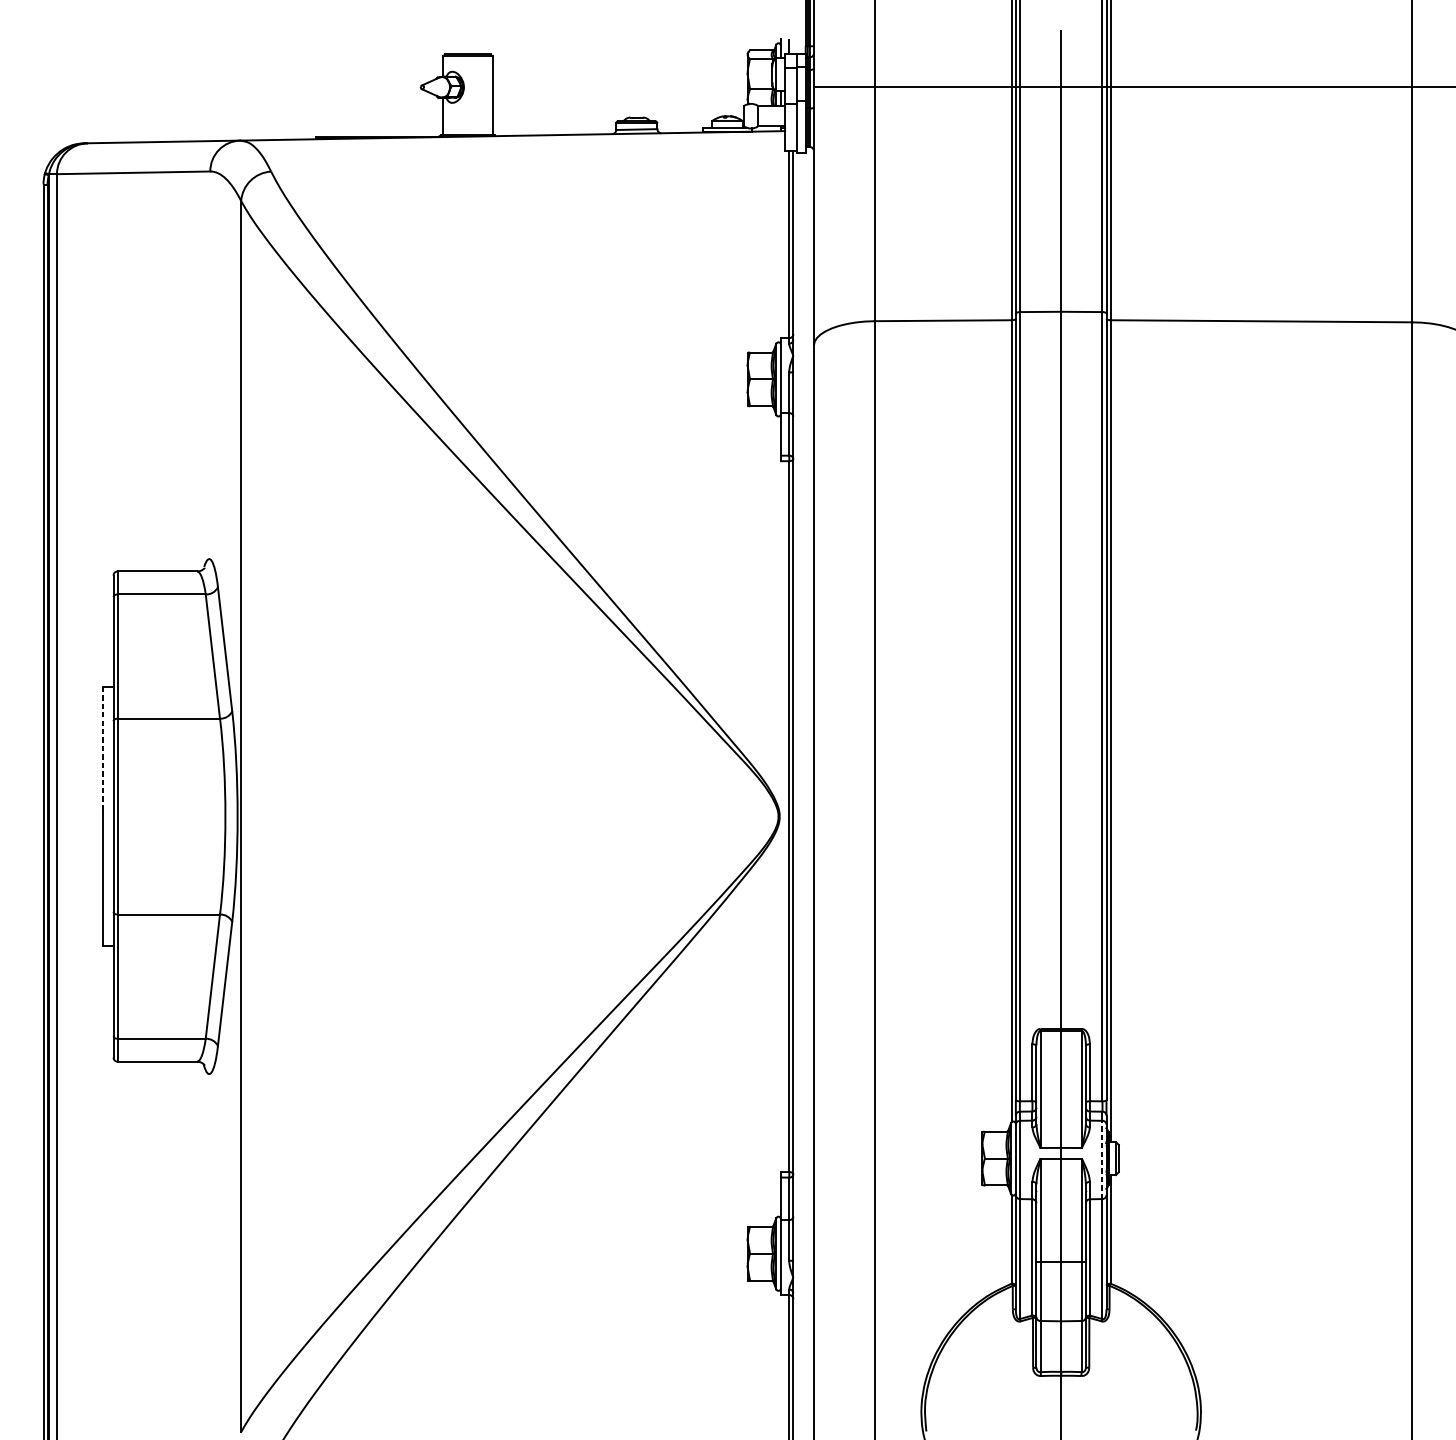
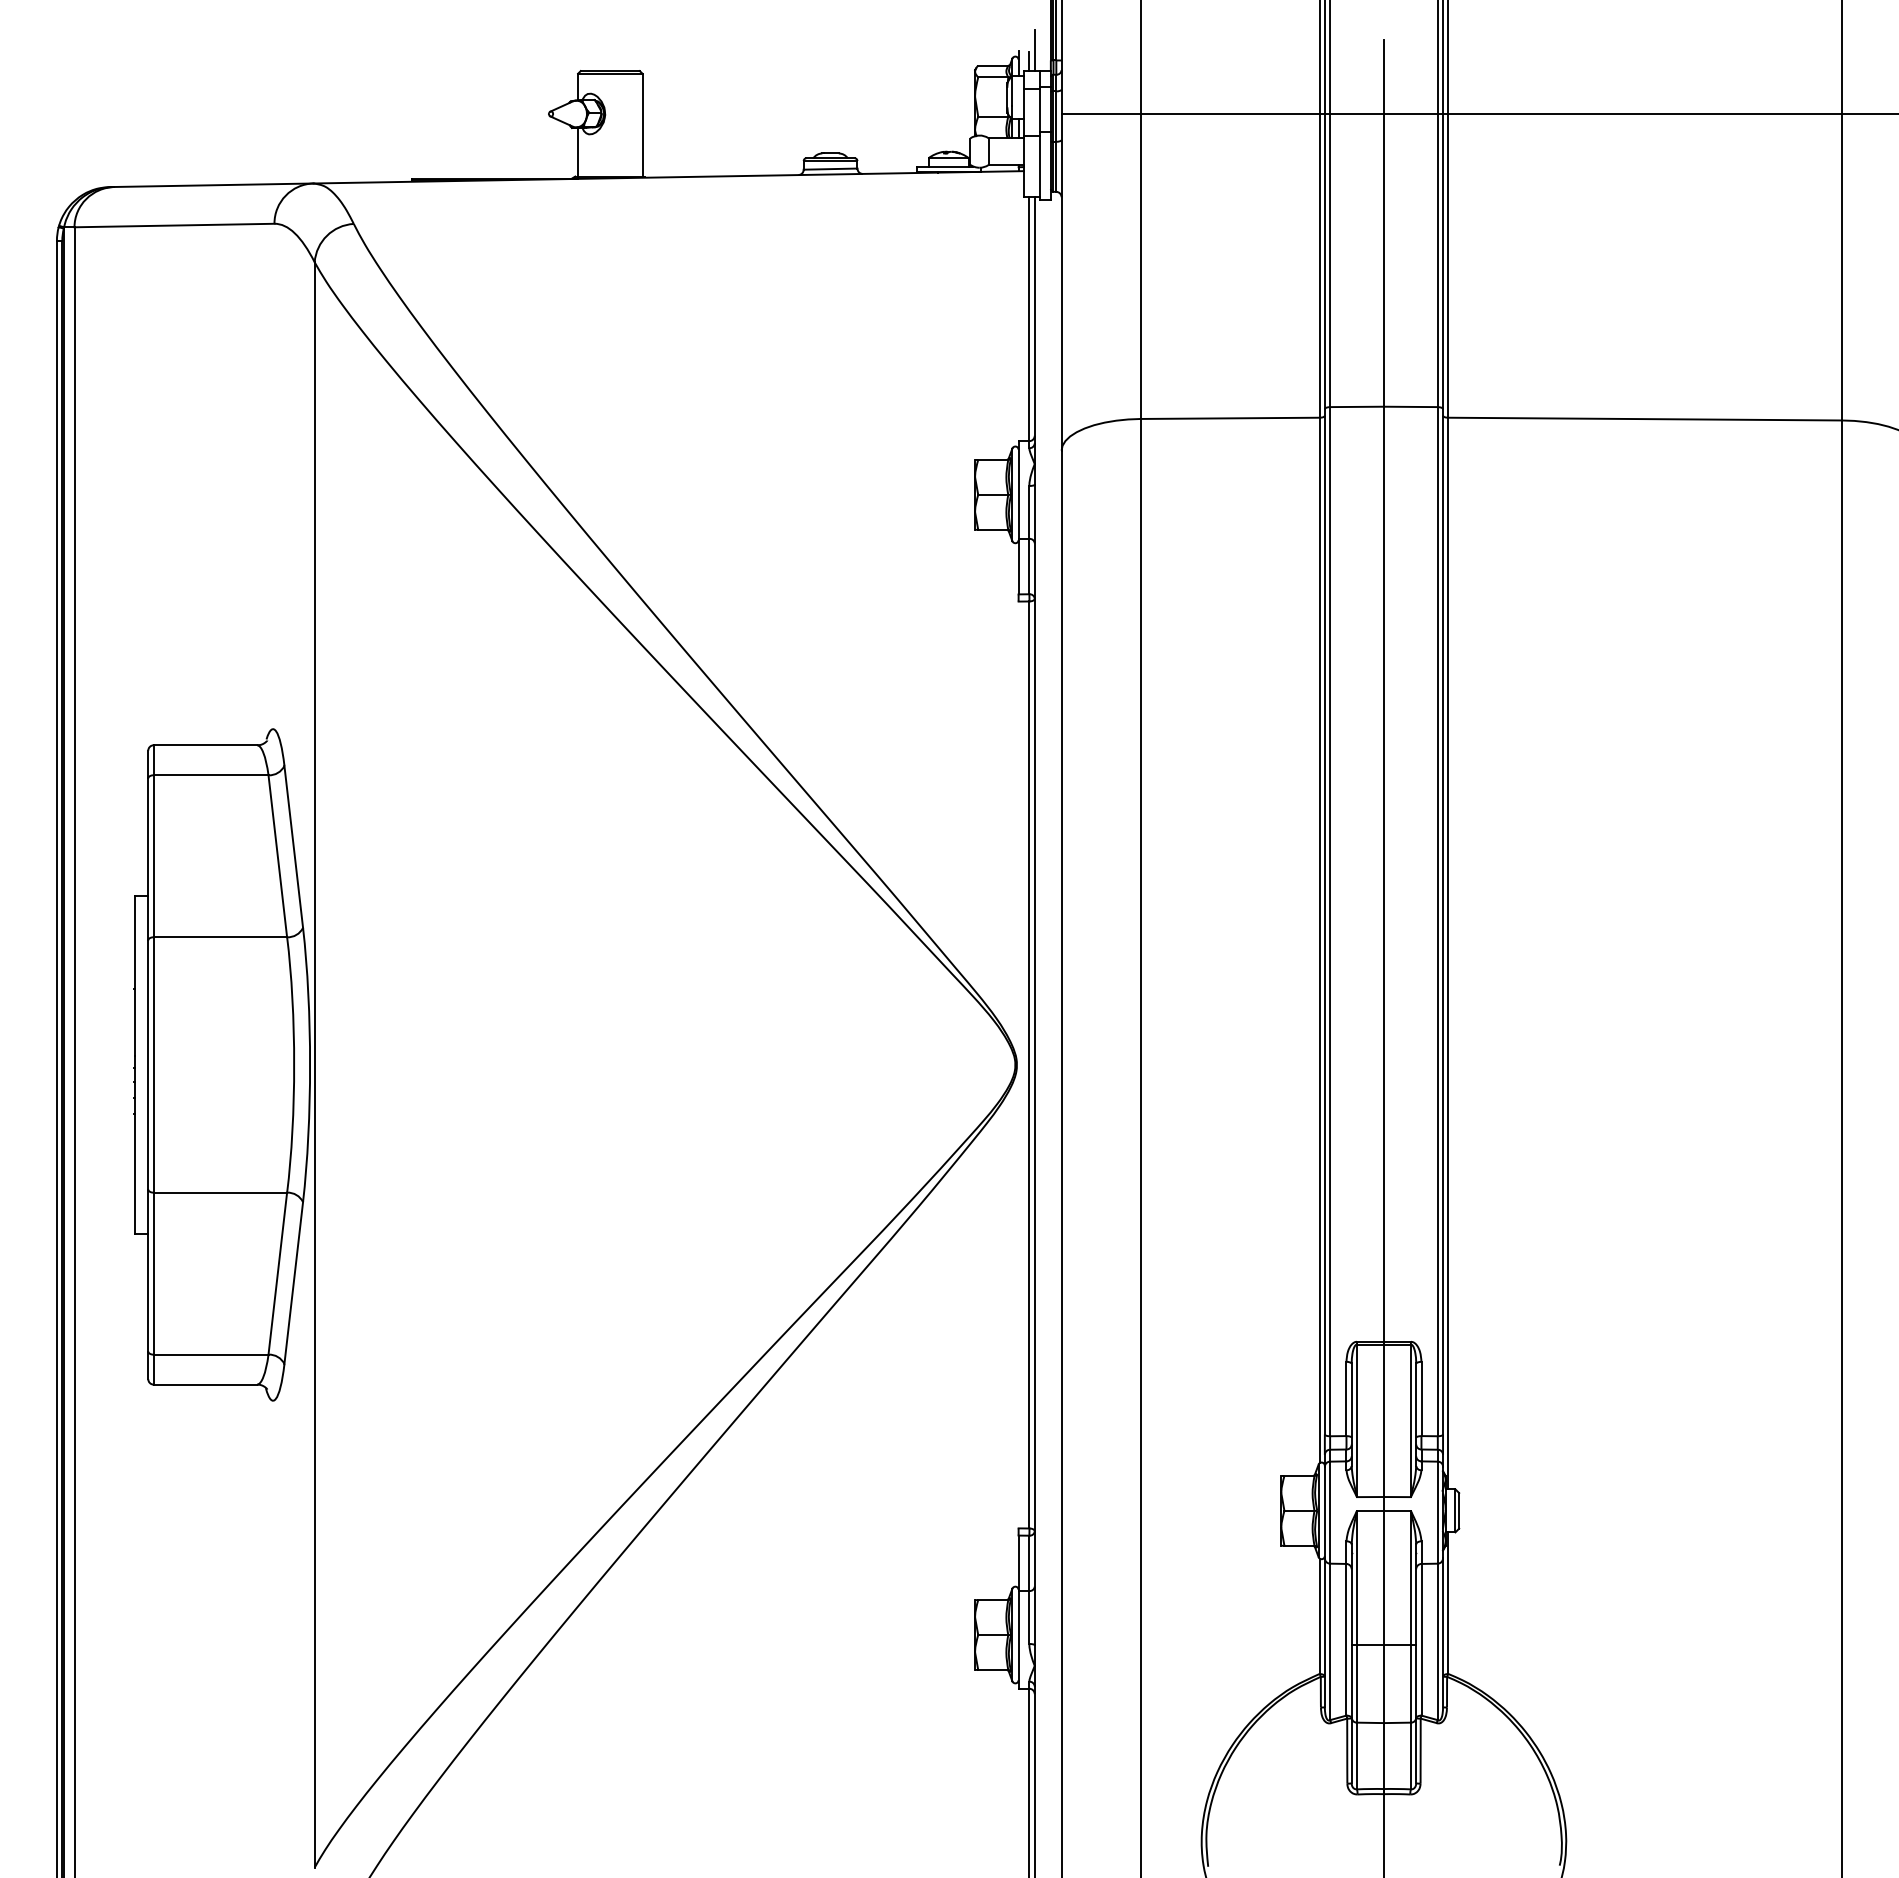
line: (793, 38) -> (1034, 50), added
line: (102, 748) -> (134, 976), dashed -> solid
line: (1102, 1159) -> (1437, 1512), dashed -> solid

